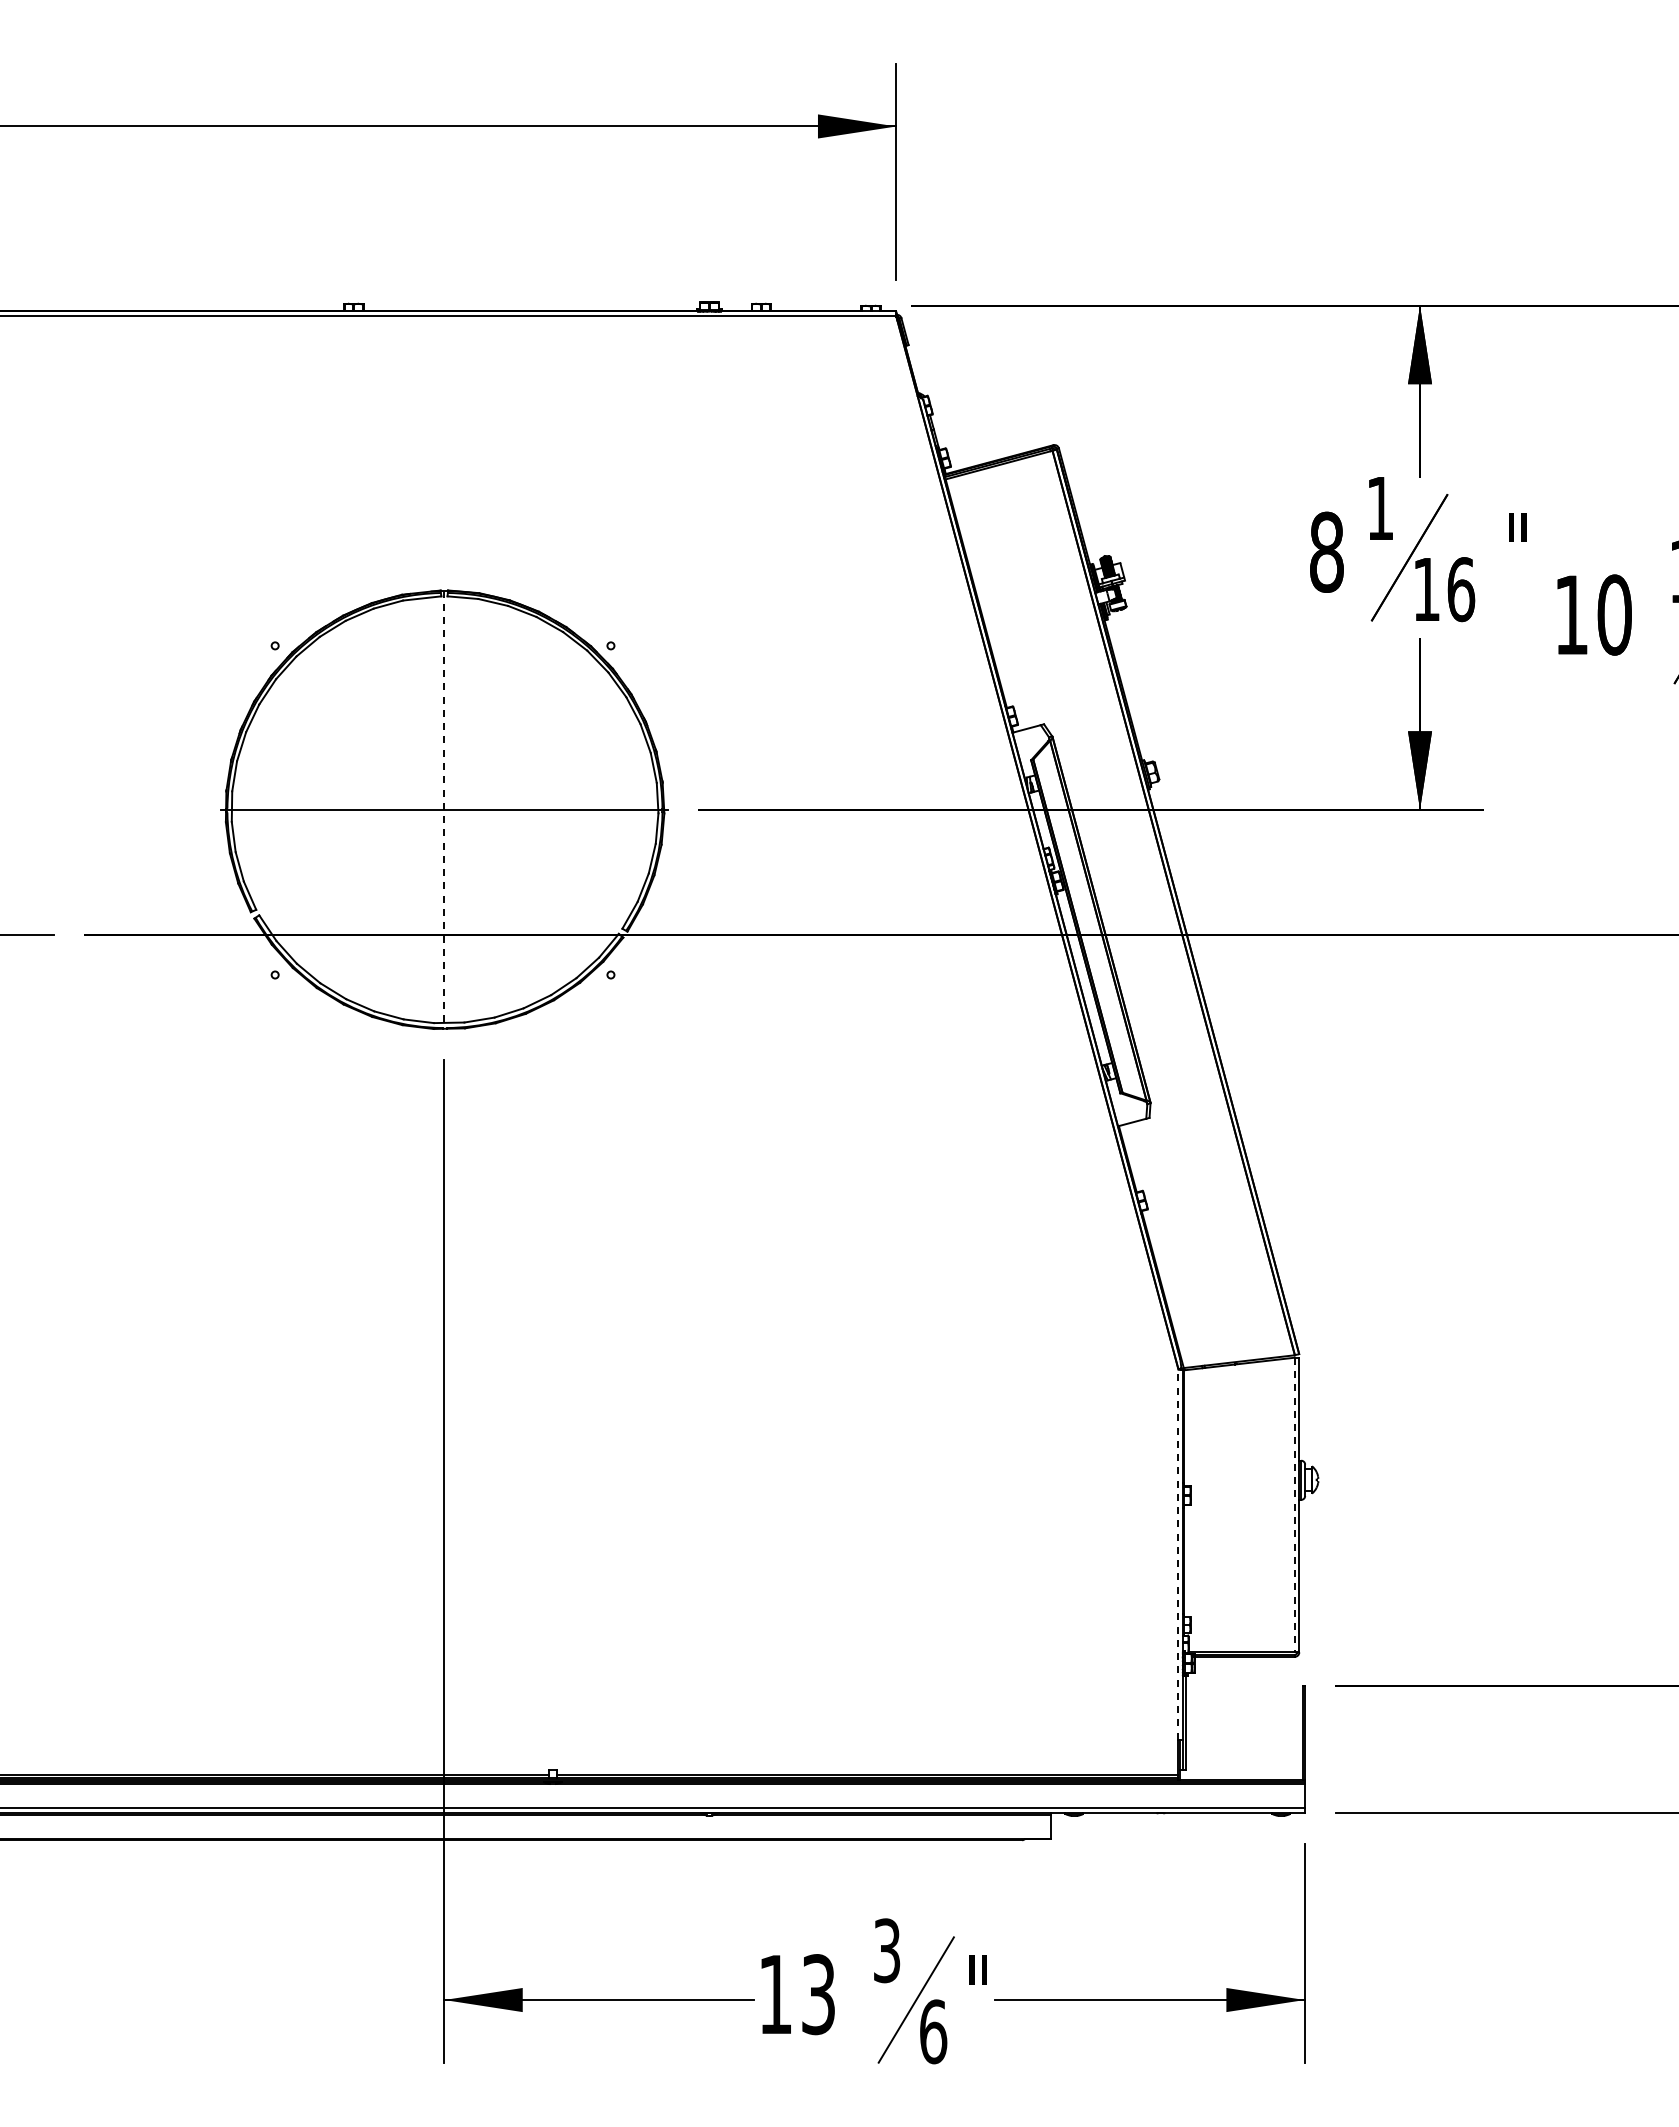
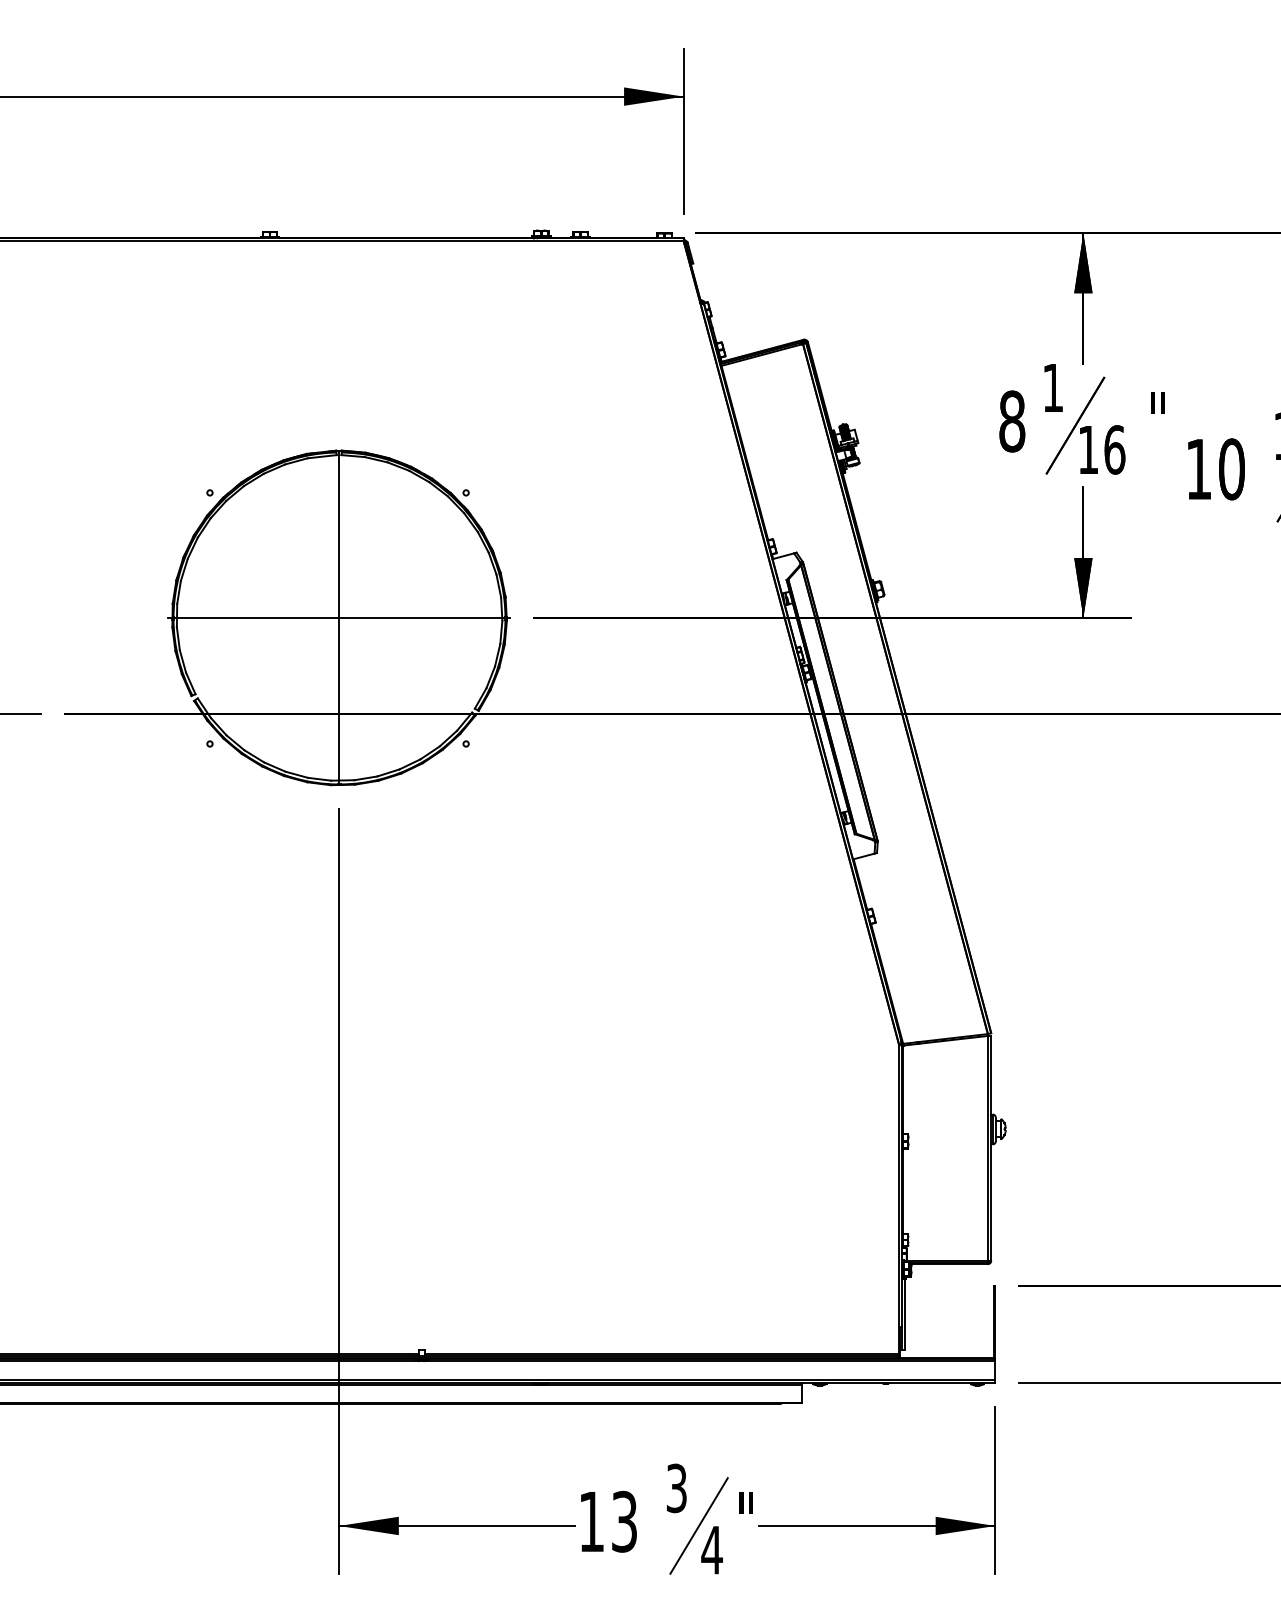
line: (444, 810) -> (339, 618), dashed -> solid
line: (1294, 1505) -> (987, 1148), dashed -> solid
line: (1178, 1554) -> (899, 1186), dashed -> solid
text: (933, 2031) -> (712, 1549), 6 -> 4

